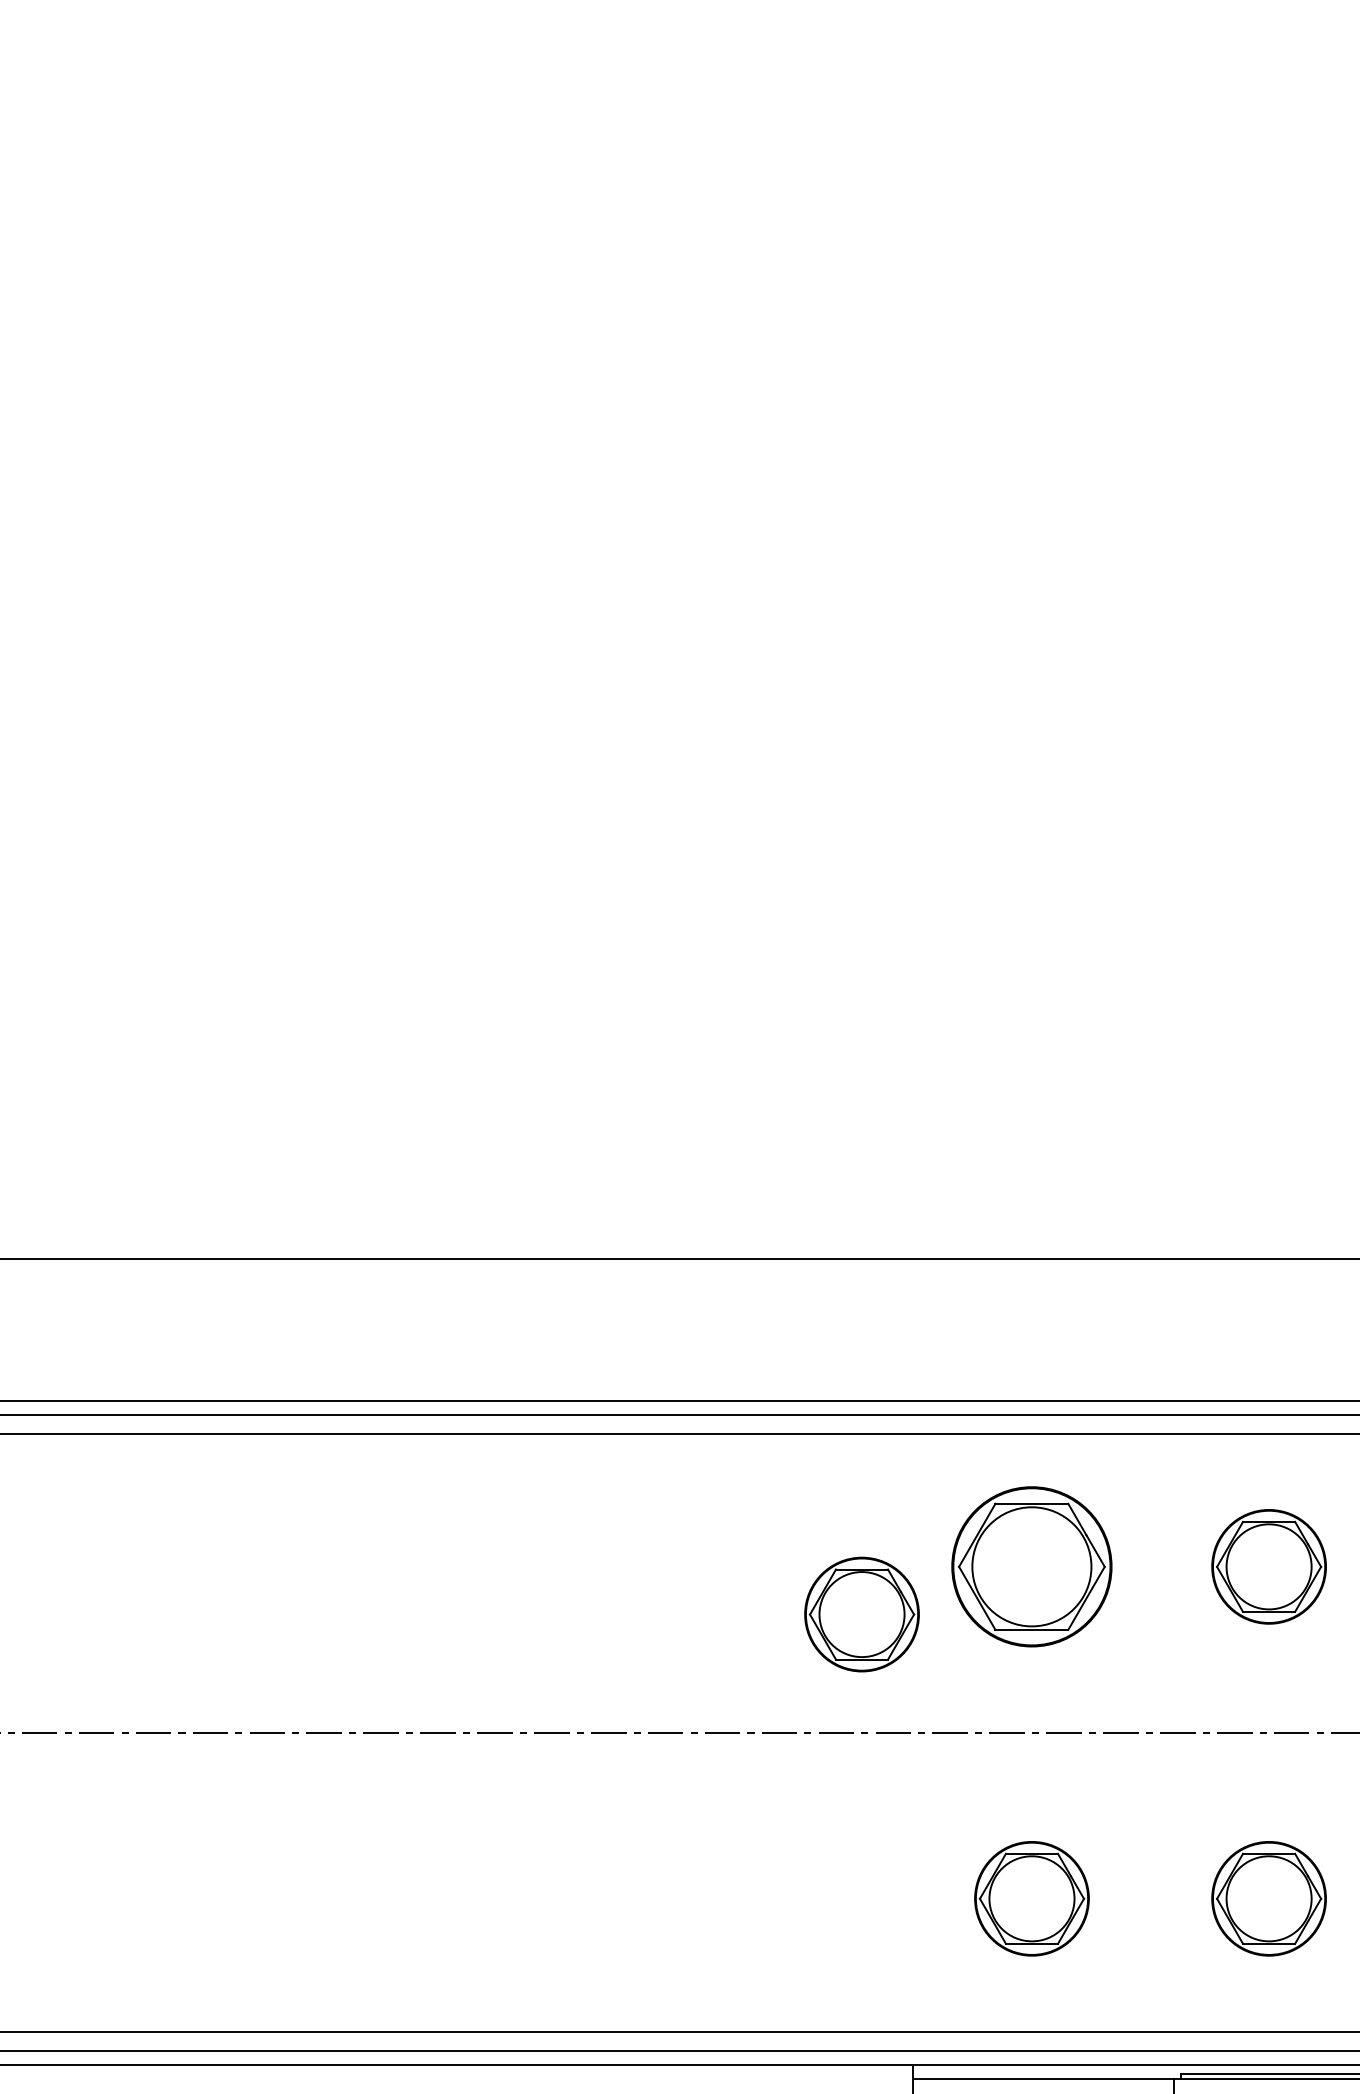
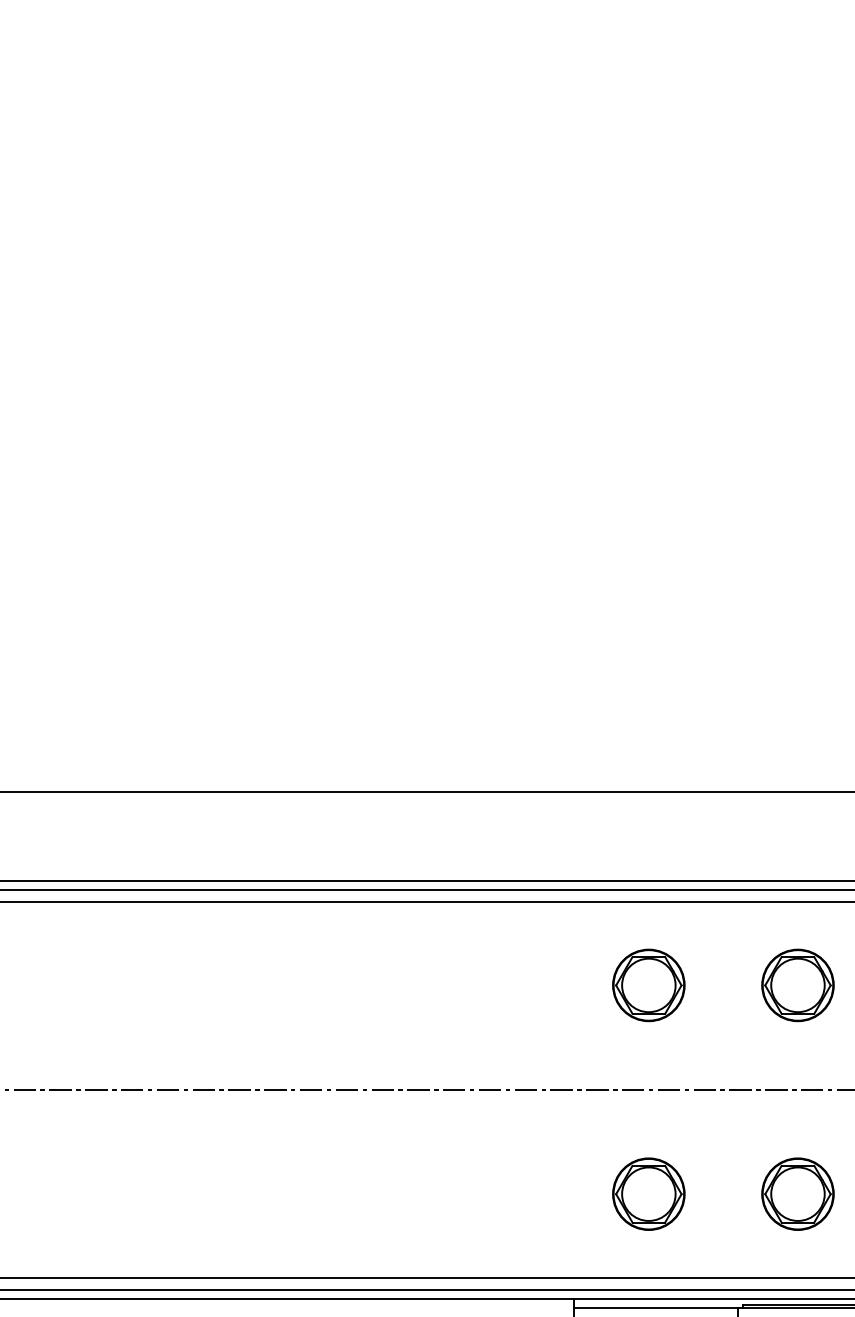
part: (1031, 1566) -> (648, 985), size x0.71
part: (861, 1614) -> (541, 1015), removed

